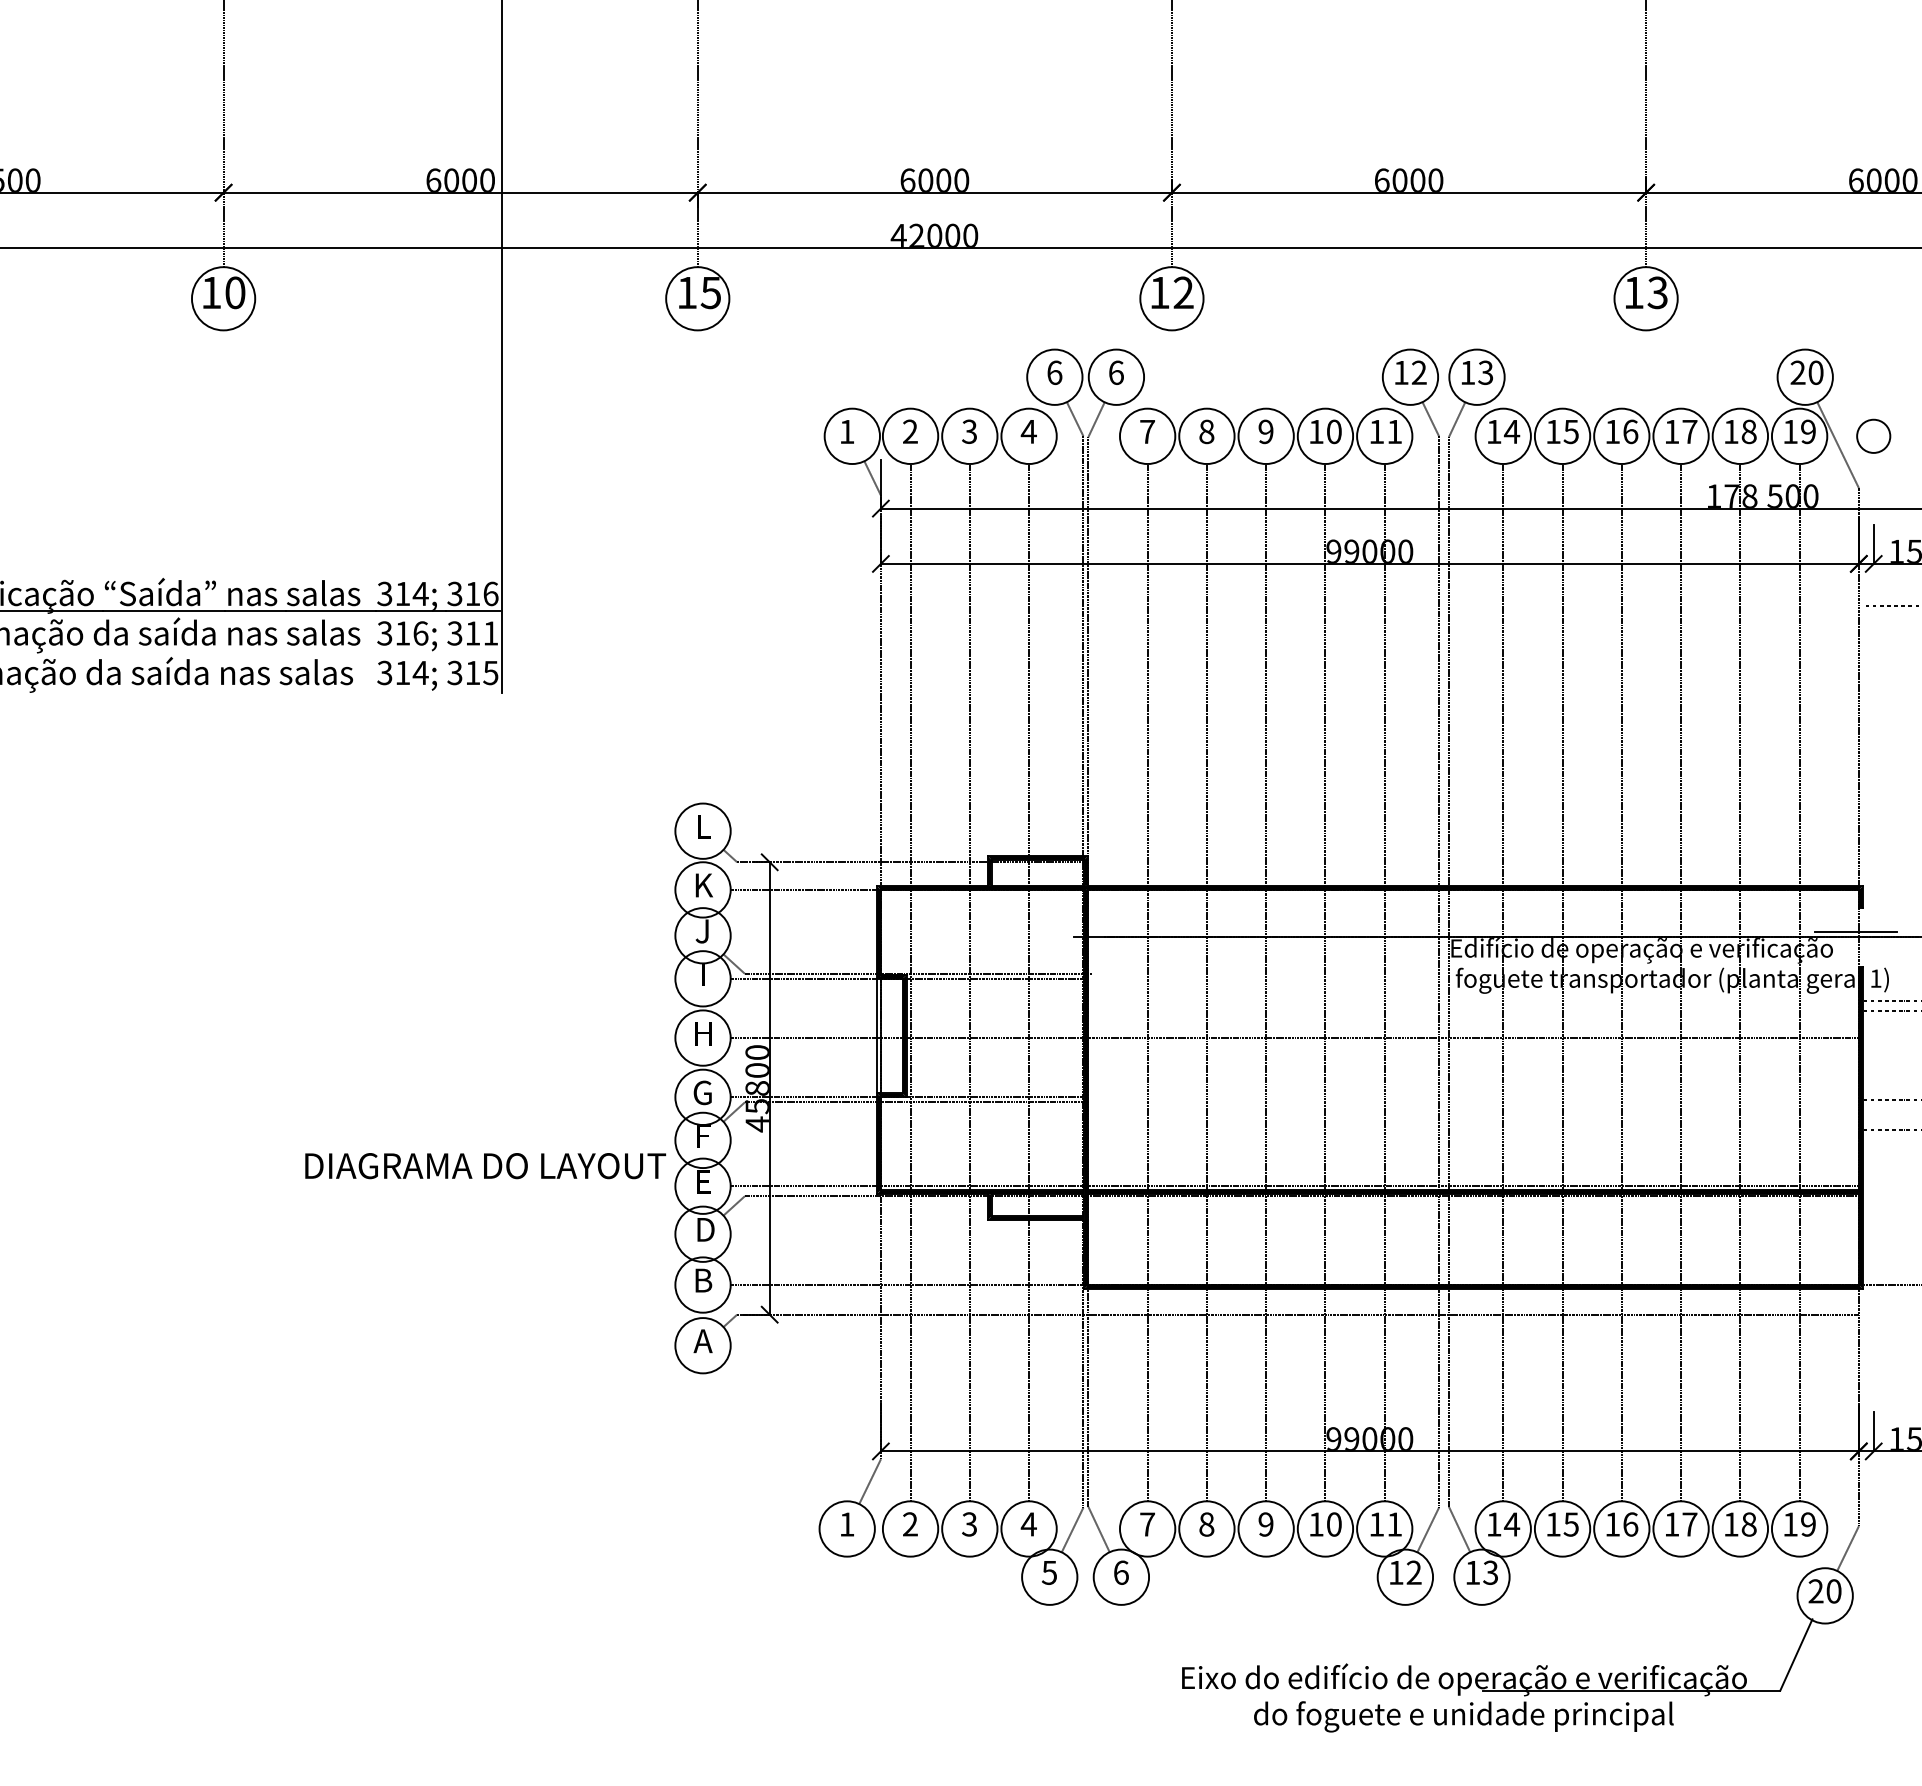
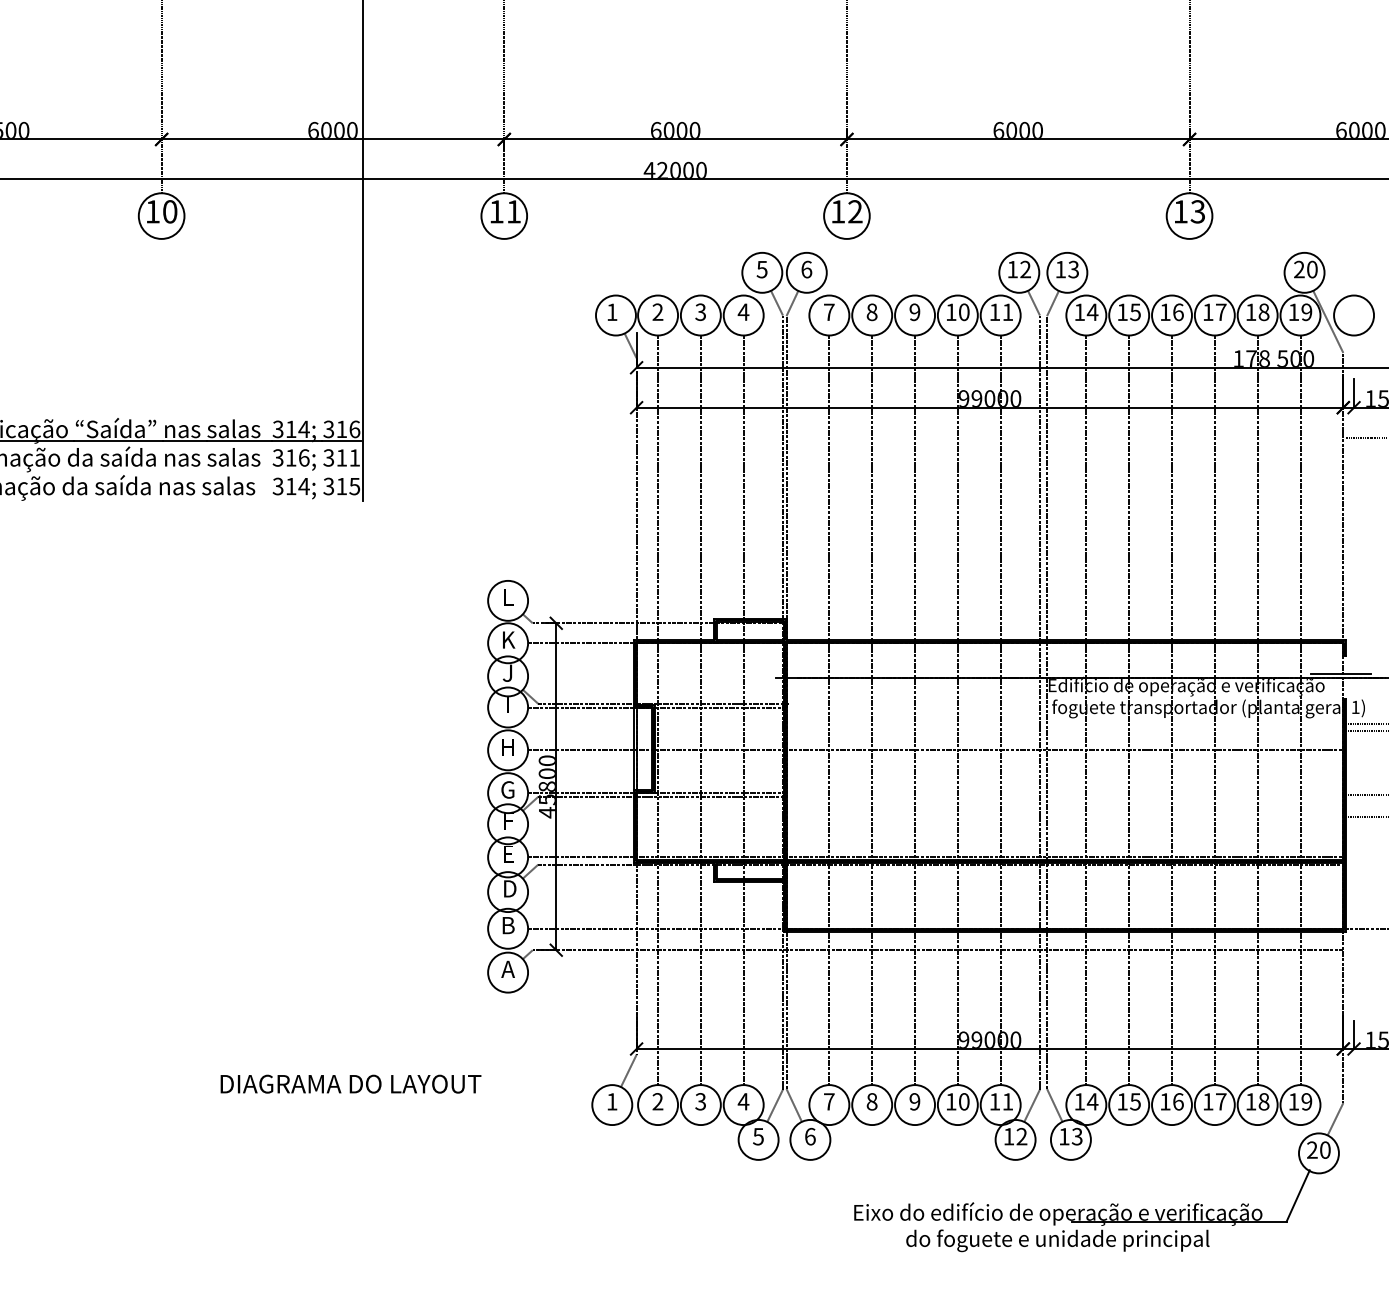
text: (710, 293) -> (513, 212), 15 -> 11
text: (1054, 372) -> (762, 269), 6 -> 5
circle: (1873, 436) -> (1353, 315), size x1.67
text: (485, 1166) -> (350, 1084), moved

